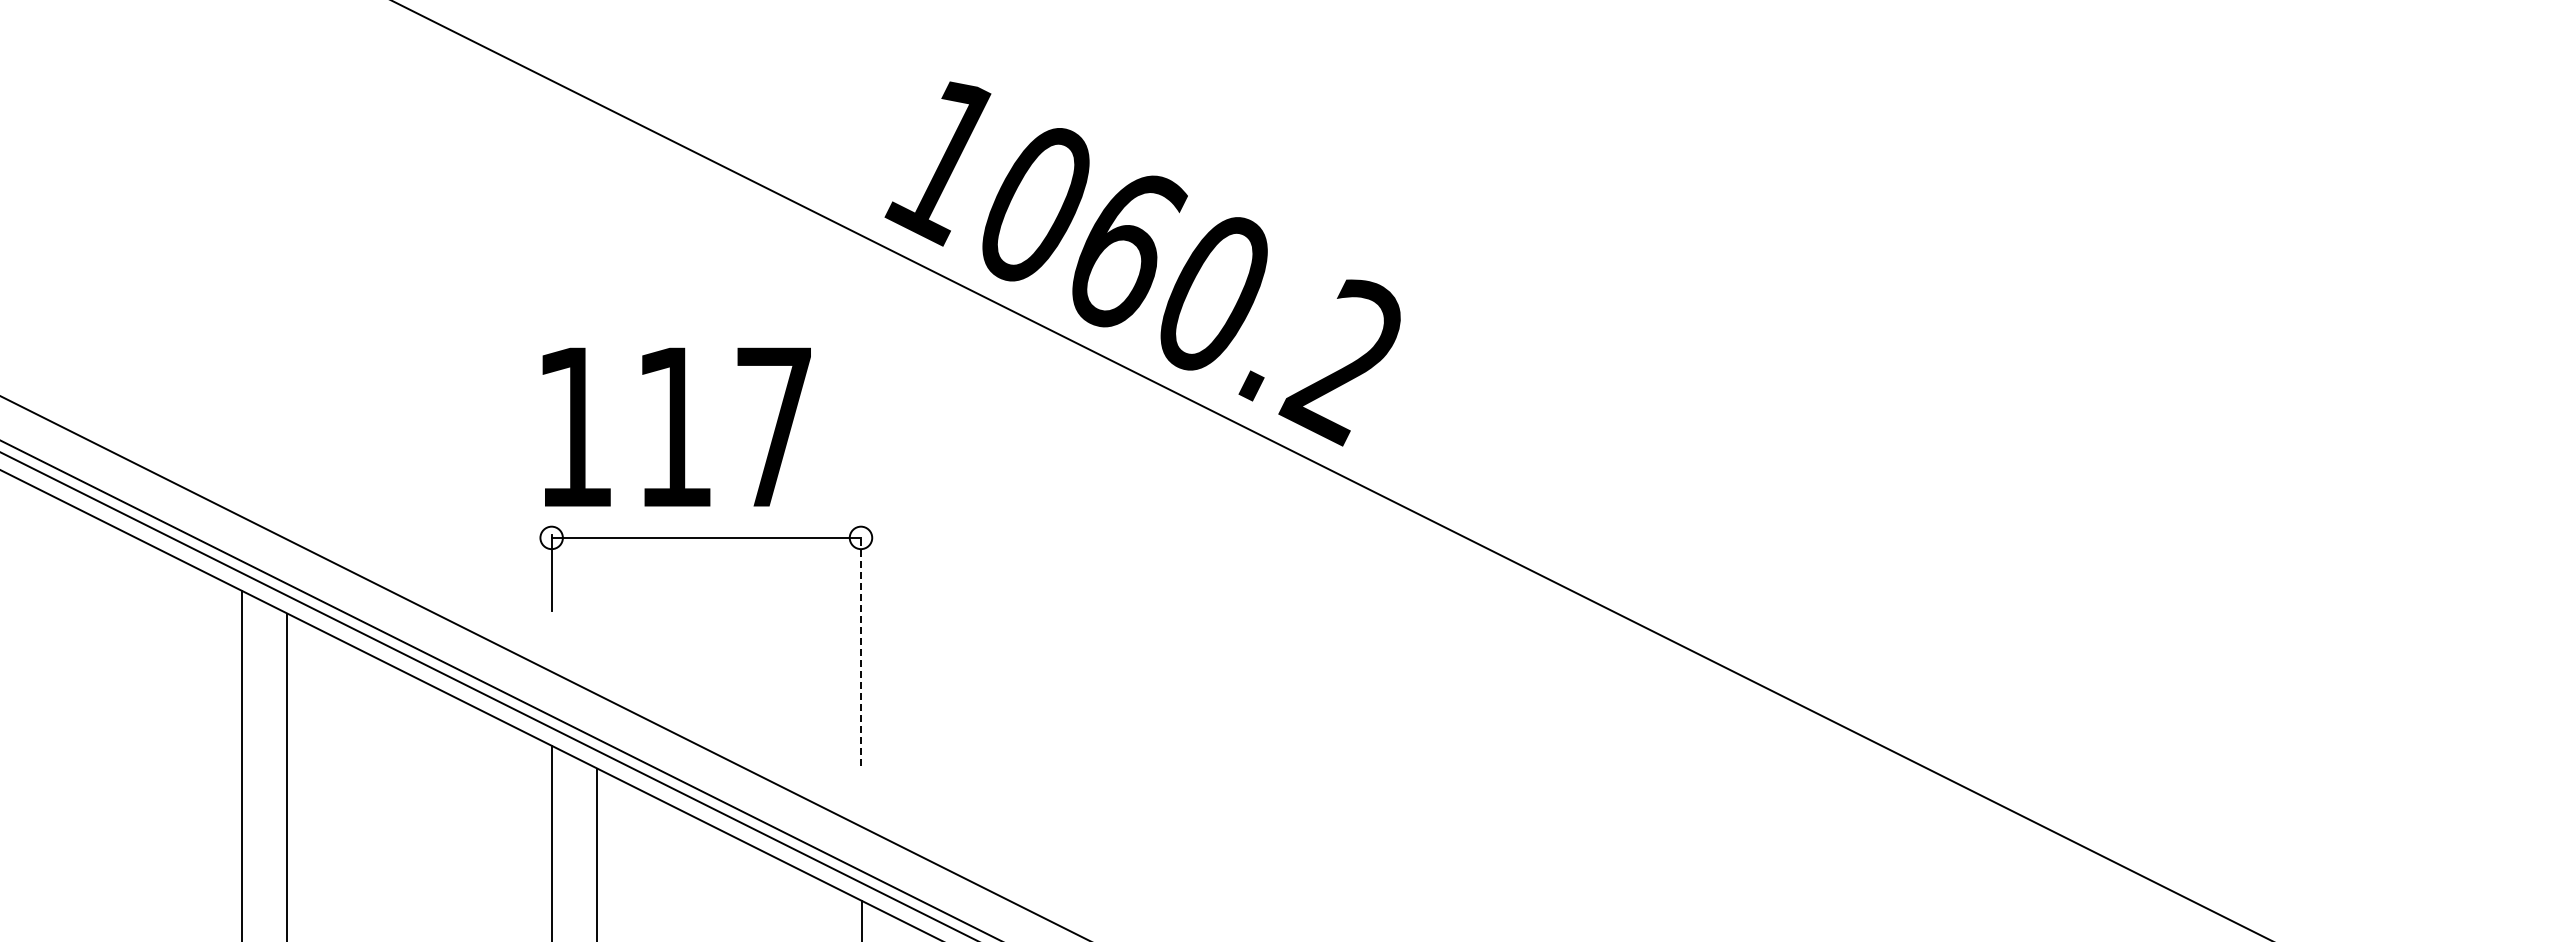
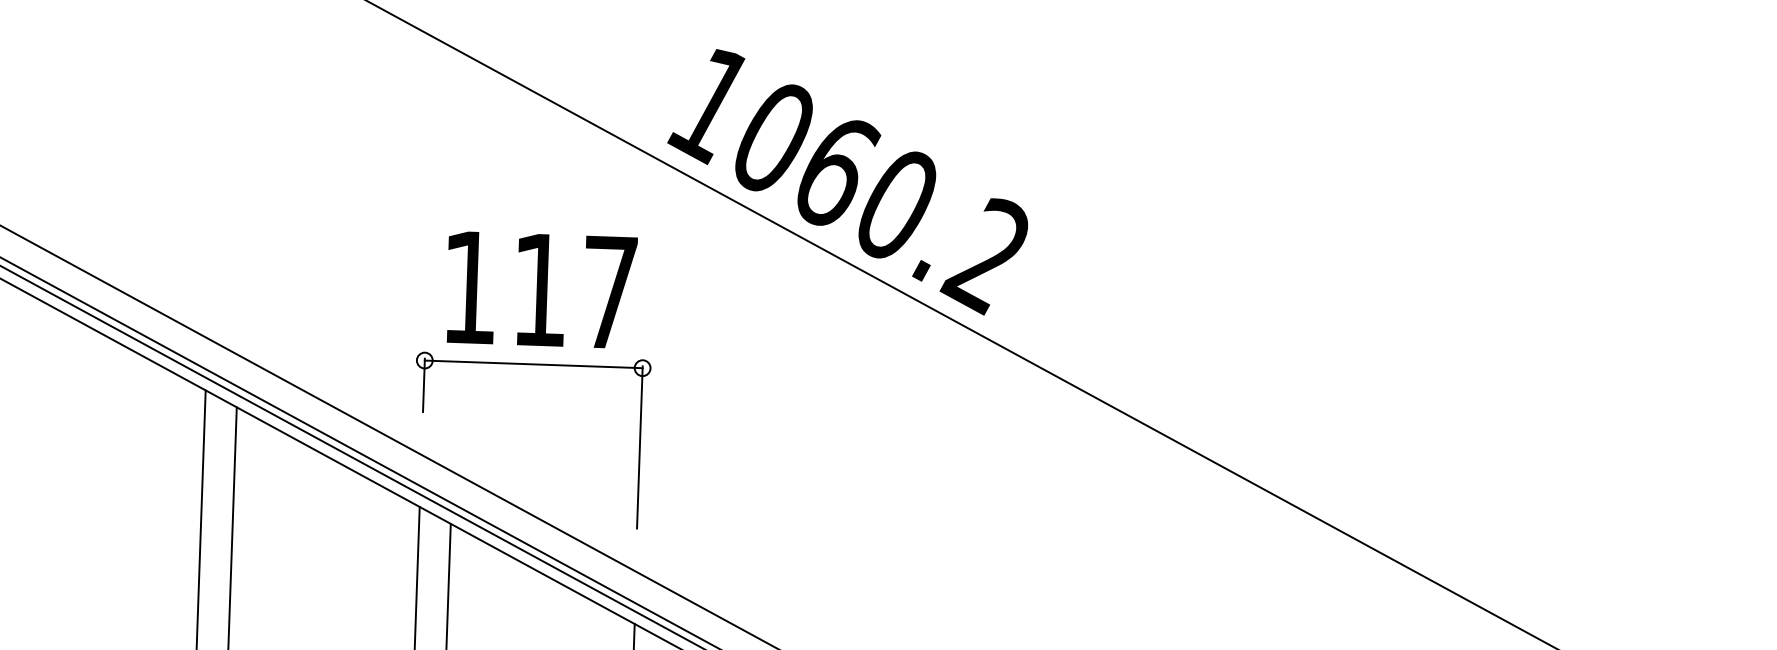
text: (676, 426) -> (541, 289), moved
line: (861, 649) -> (640, 446), dashed -> solid

